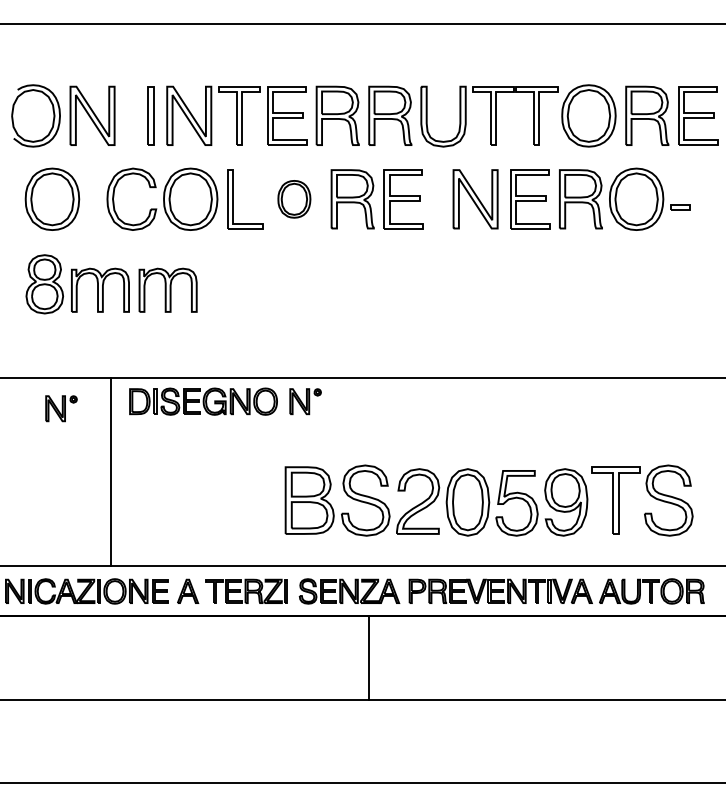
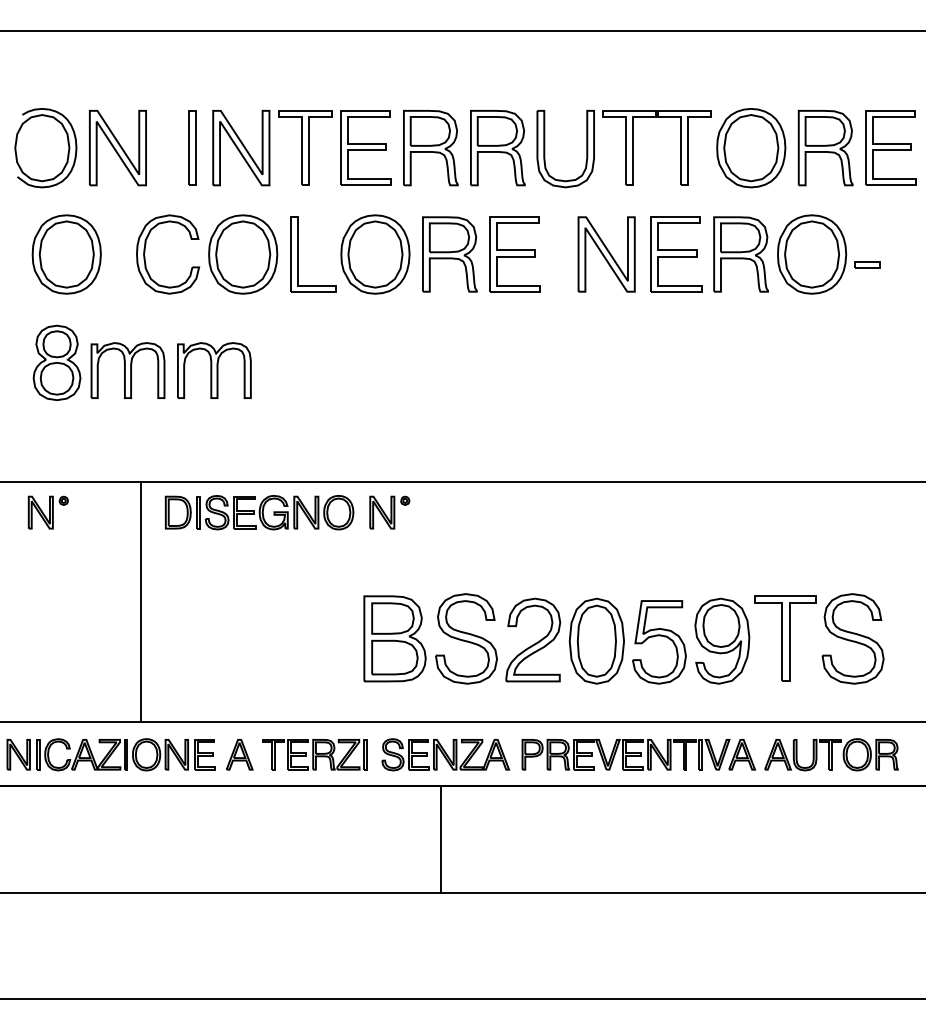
part: (294, 199) -> (375, 254), size x1.67
part: (60, 408) -> (47, 512), moved
line: (369, 657) -> (441, 839), moved

